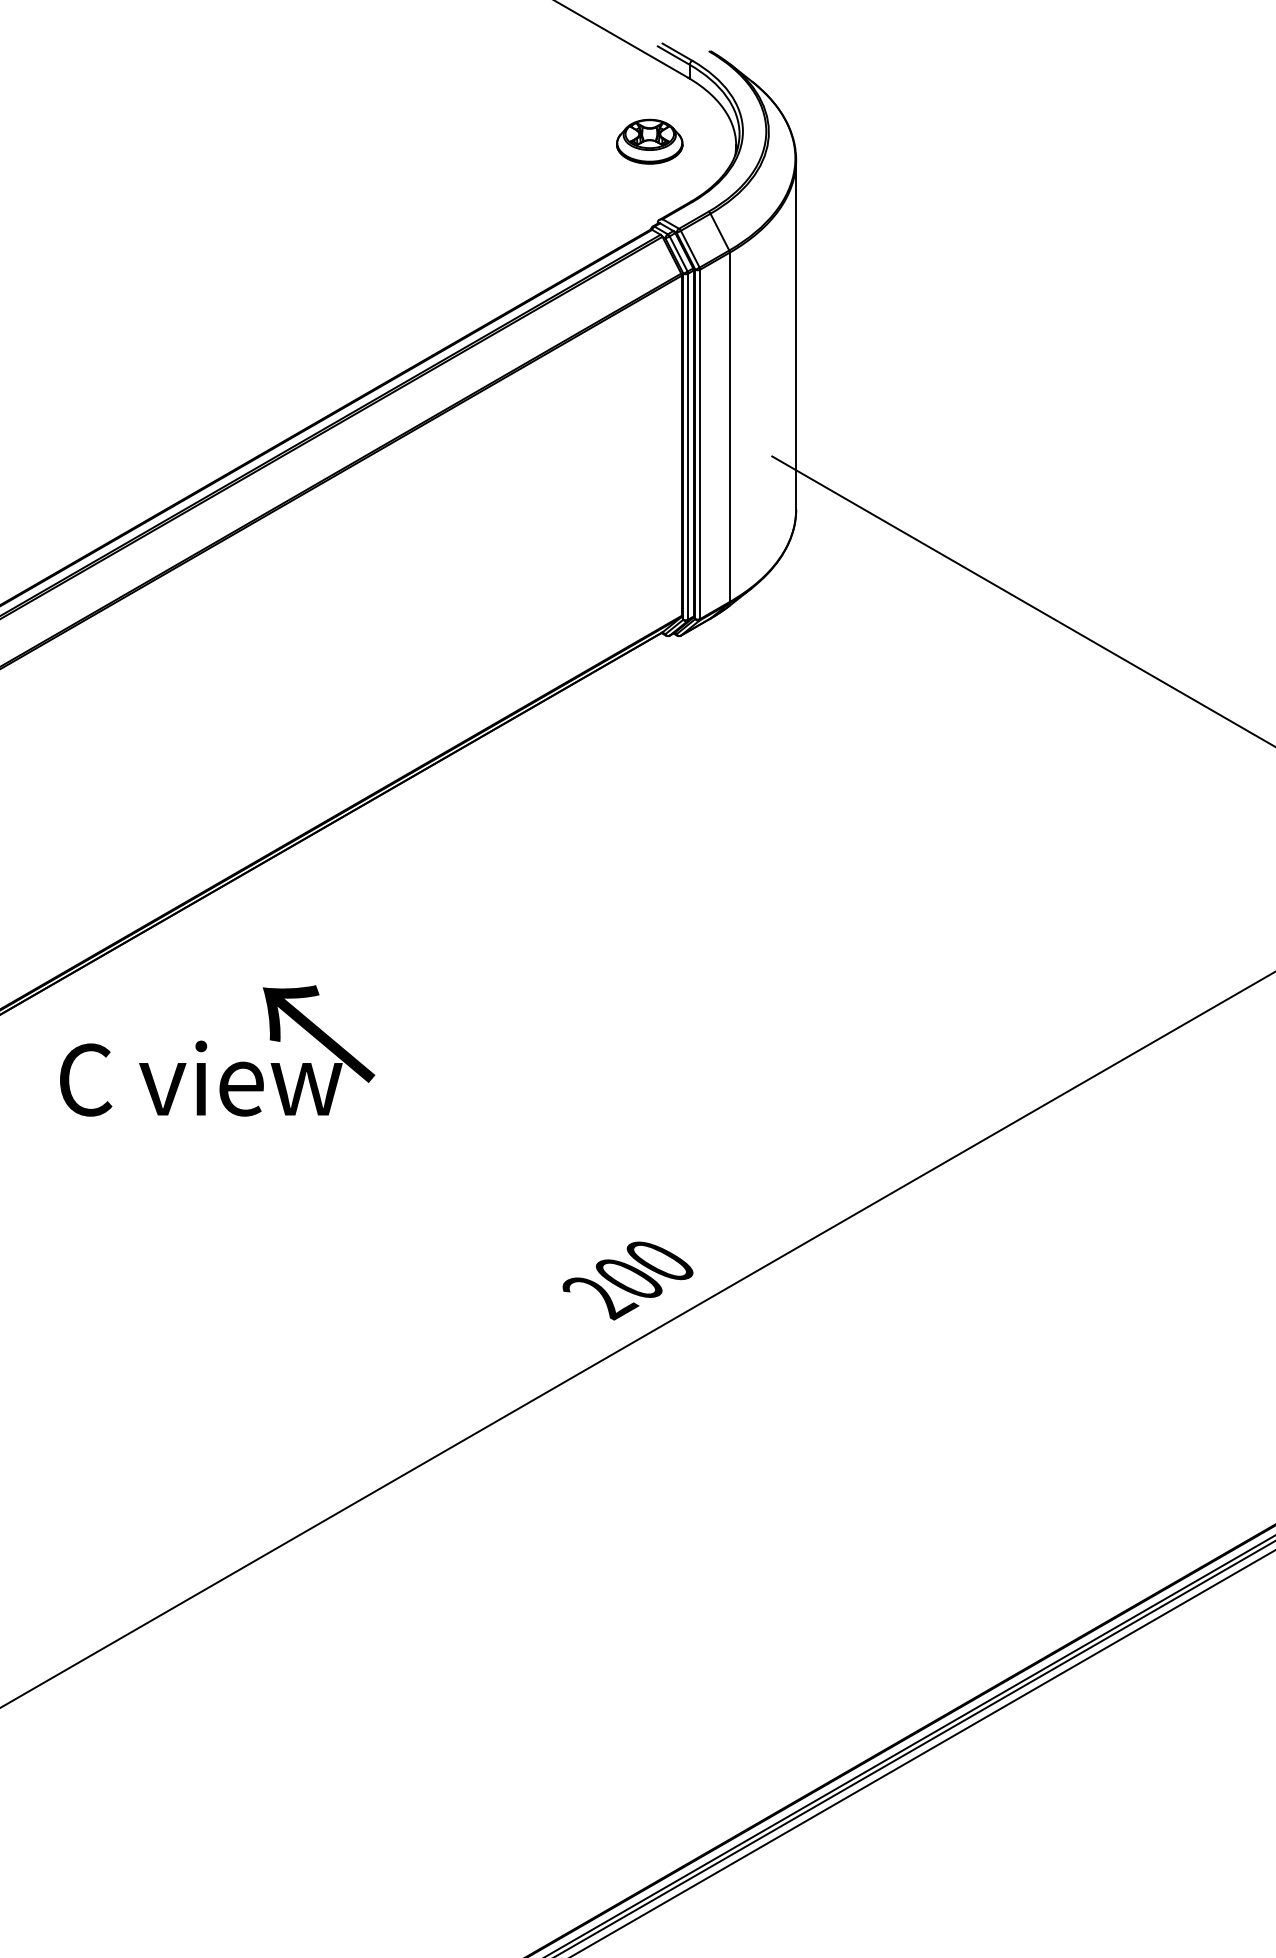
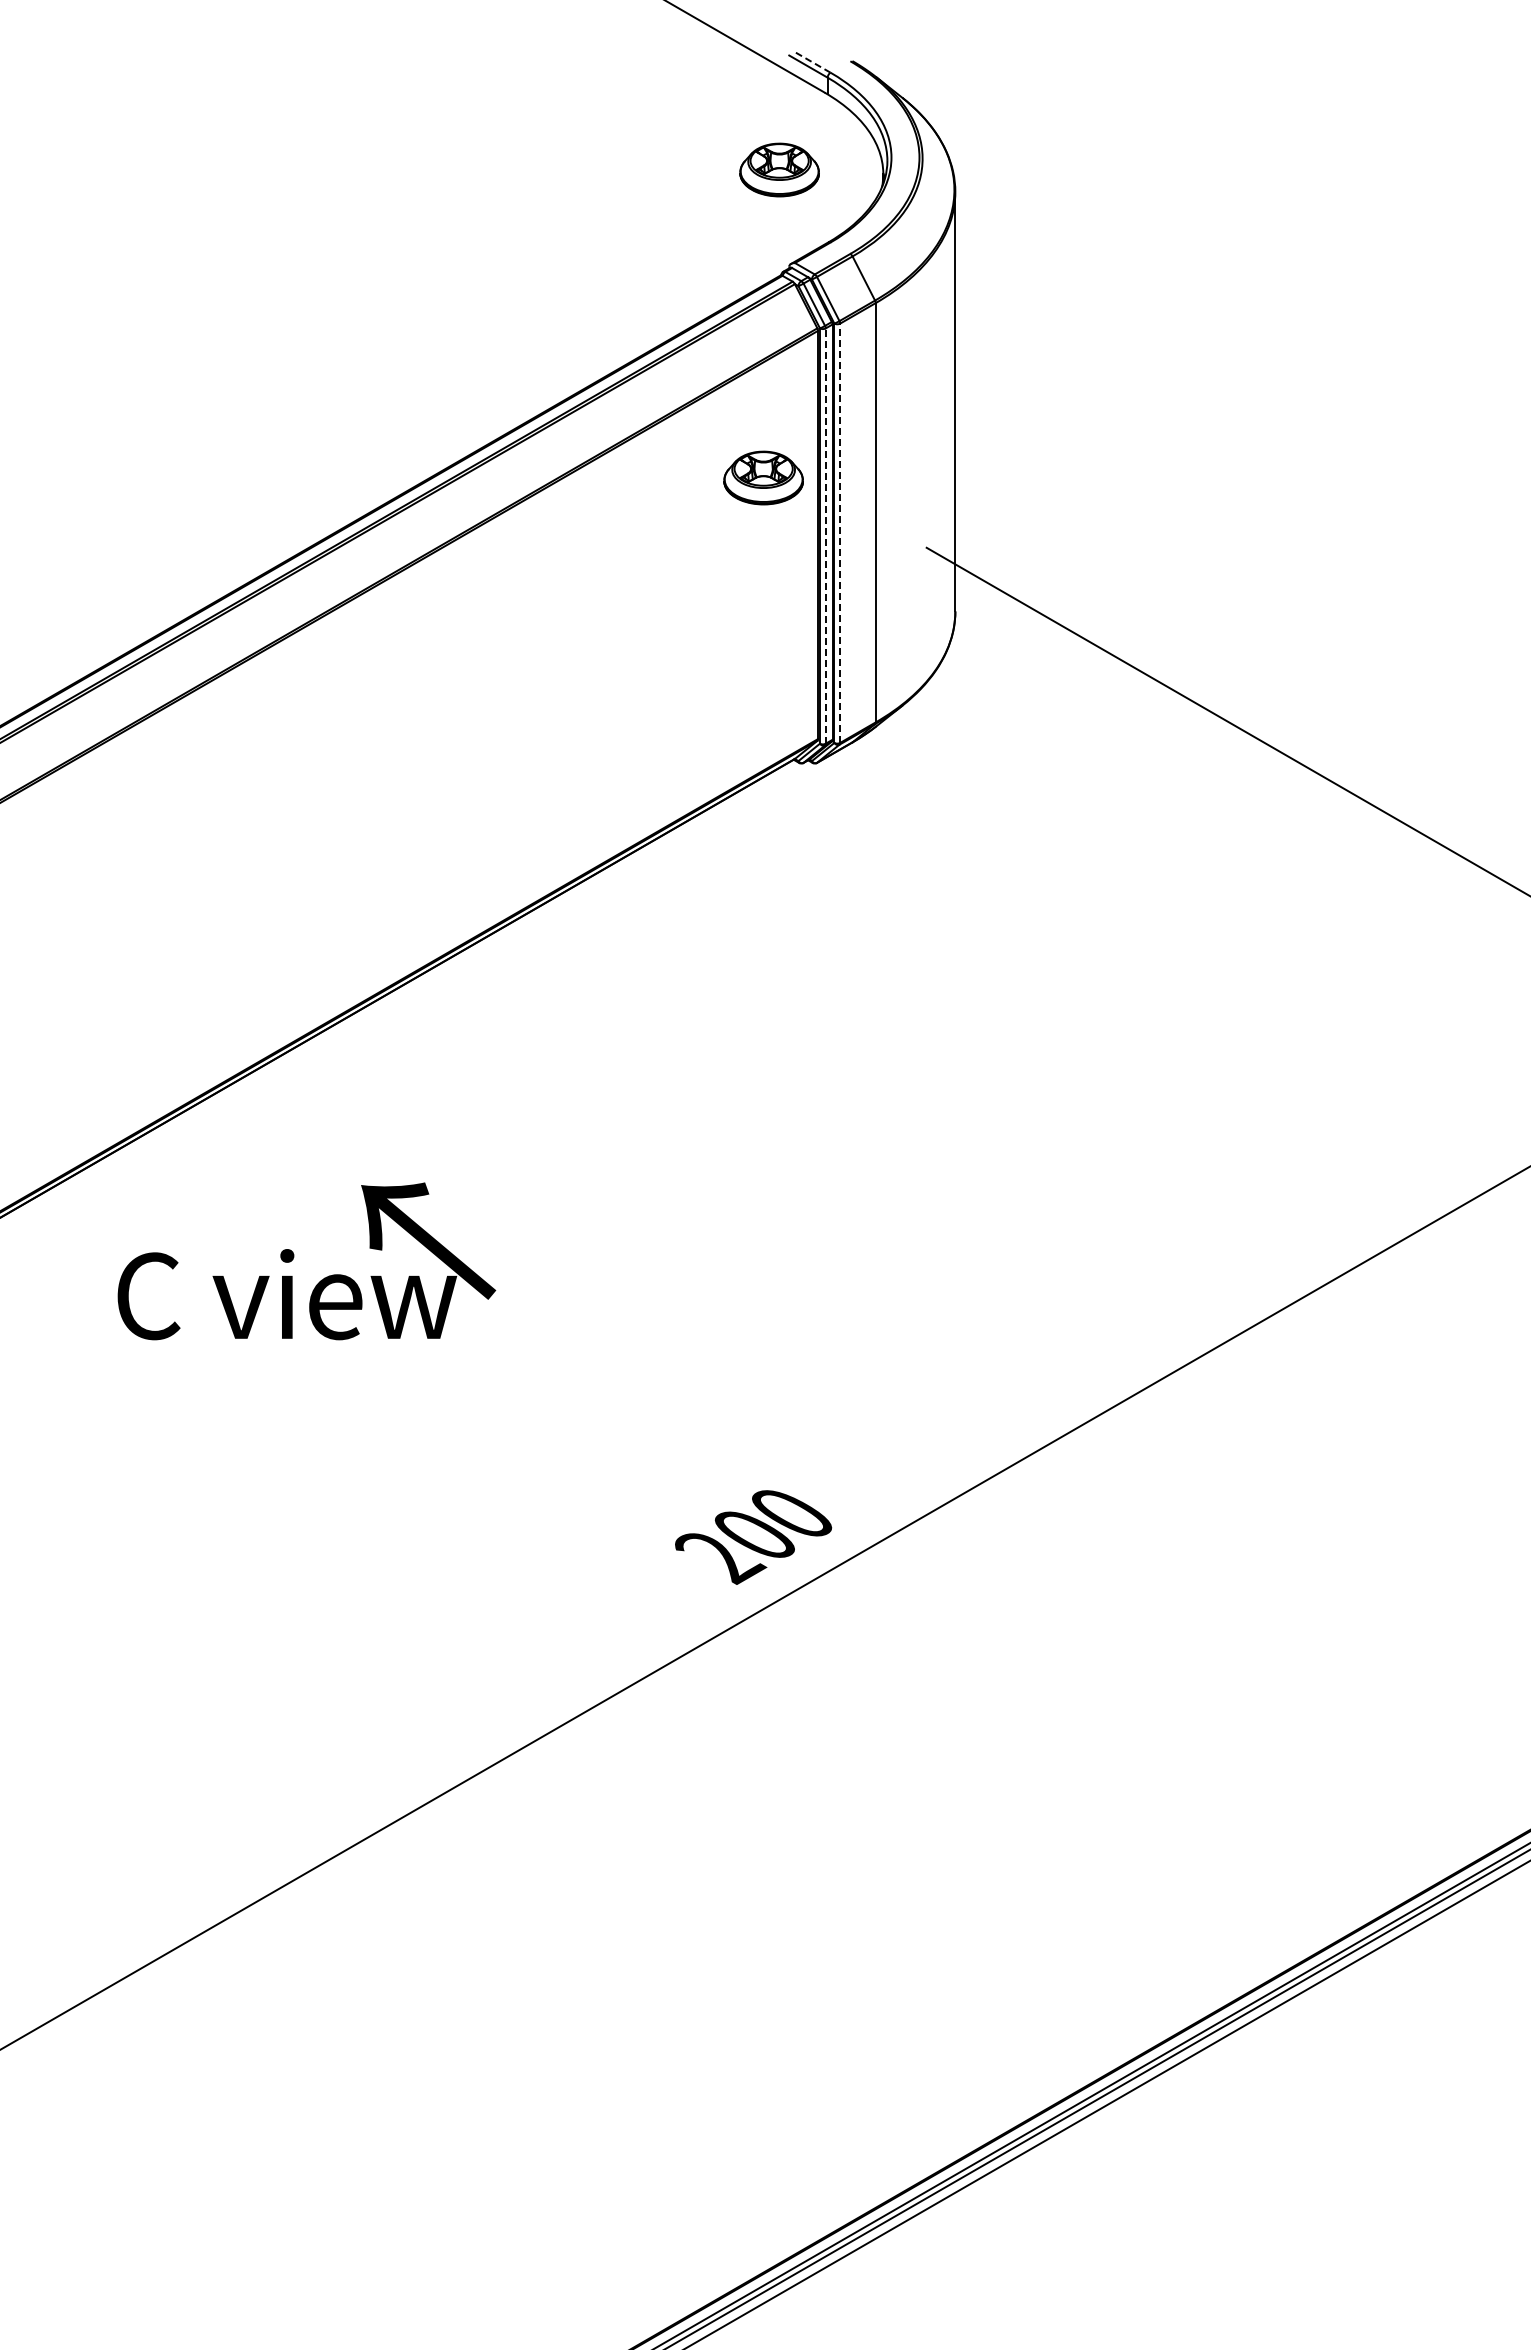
line: (677, 52) -> (812, 62), solid -> dashed
part: (636, 397) -> (763, 477), added
line: (700, 444) -> (840, 533), solid -> dashed
line: (687, 447) -> (825, 536), solid -> dashed
text: (217, 1051) -> (306, 1261), moved

